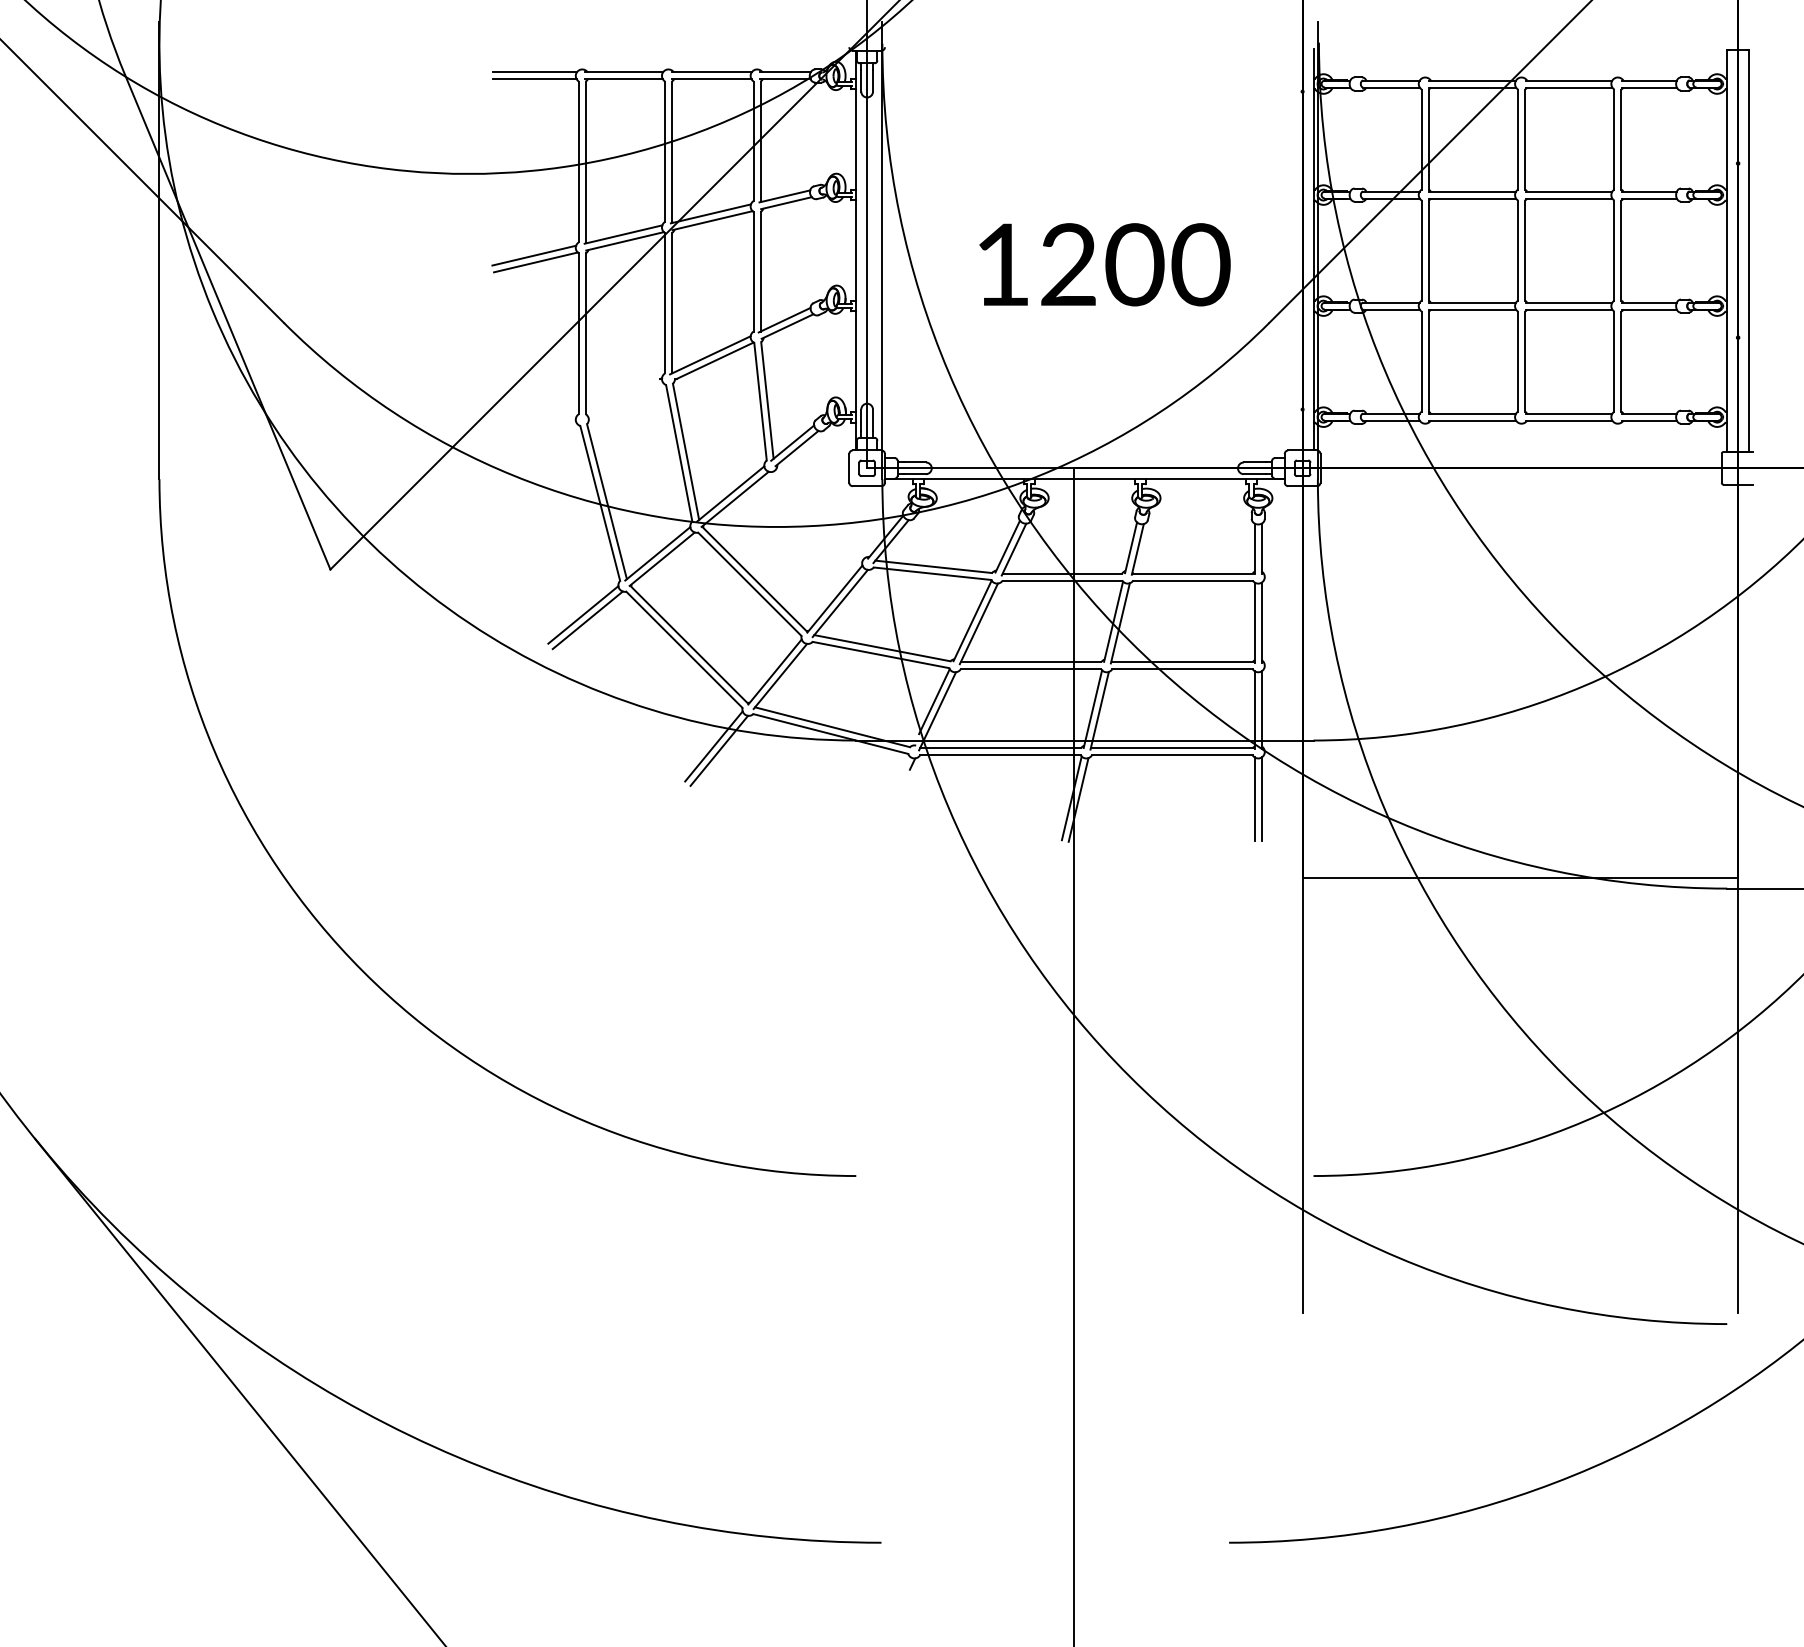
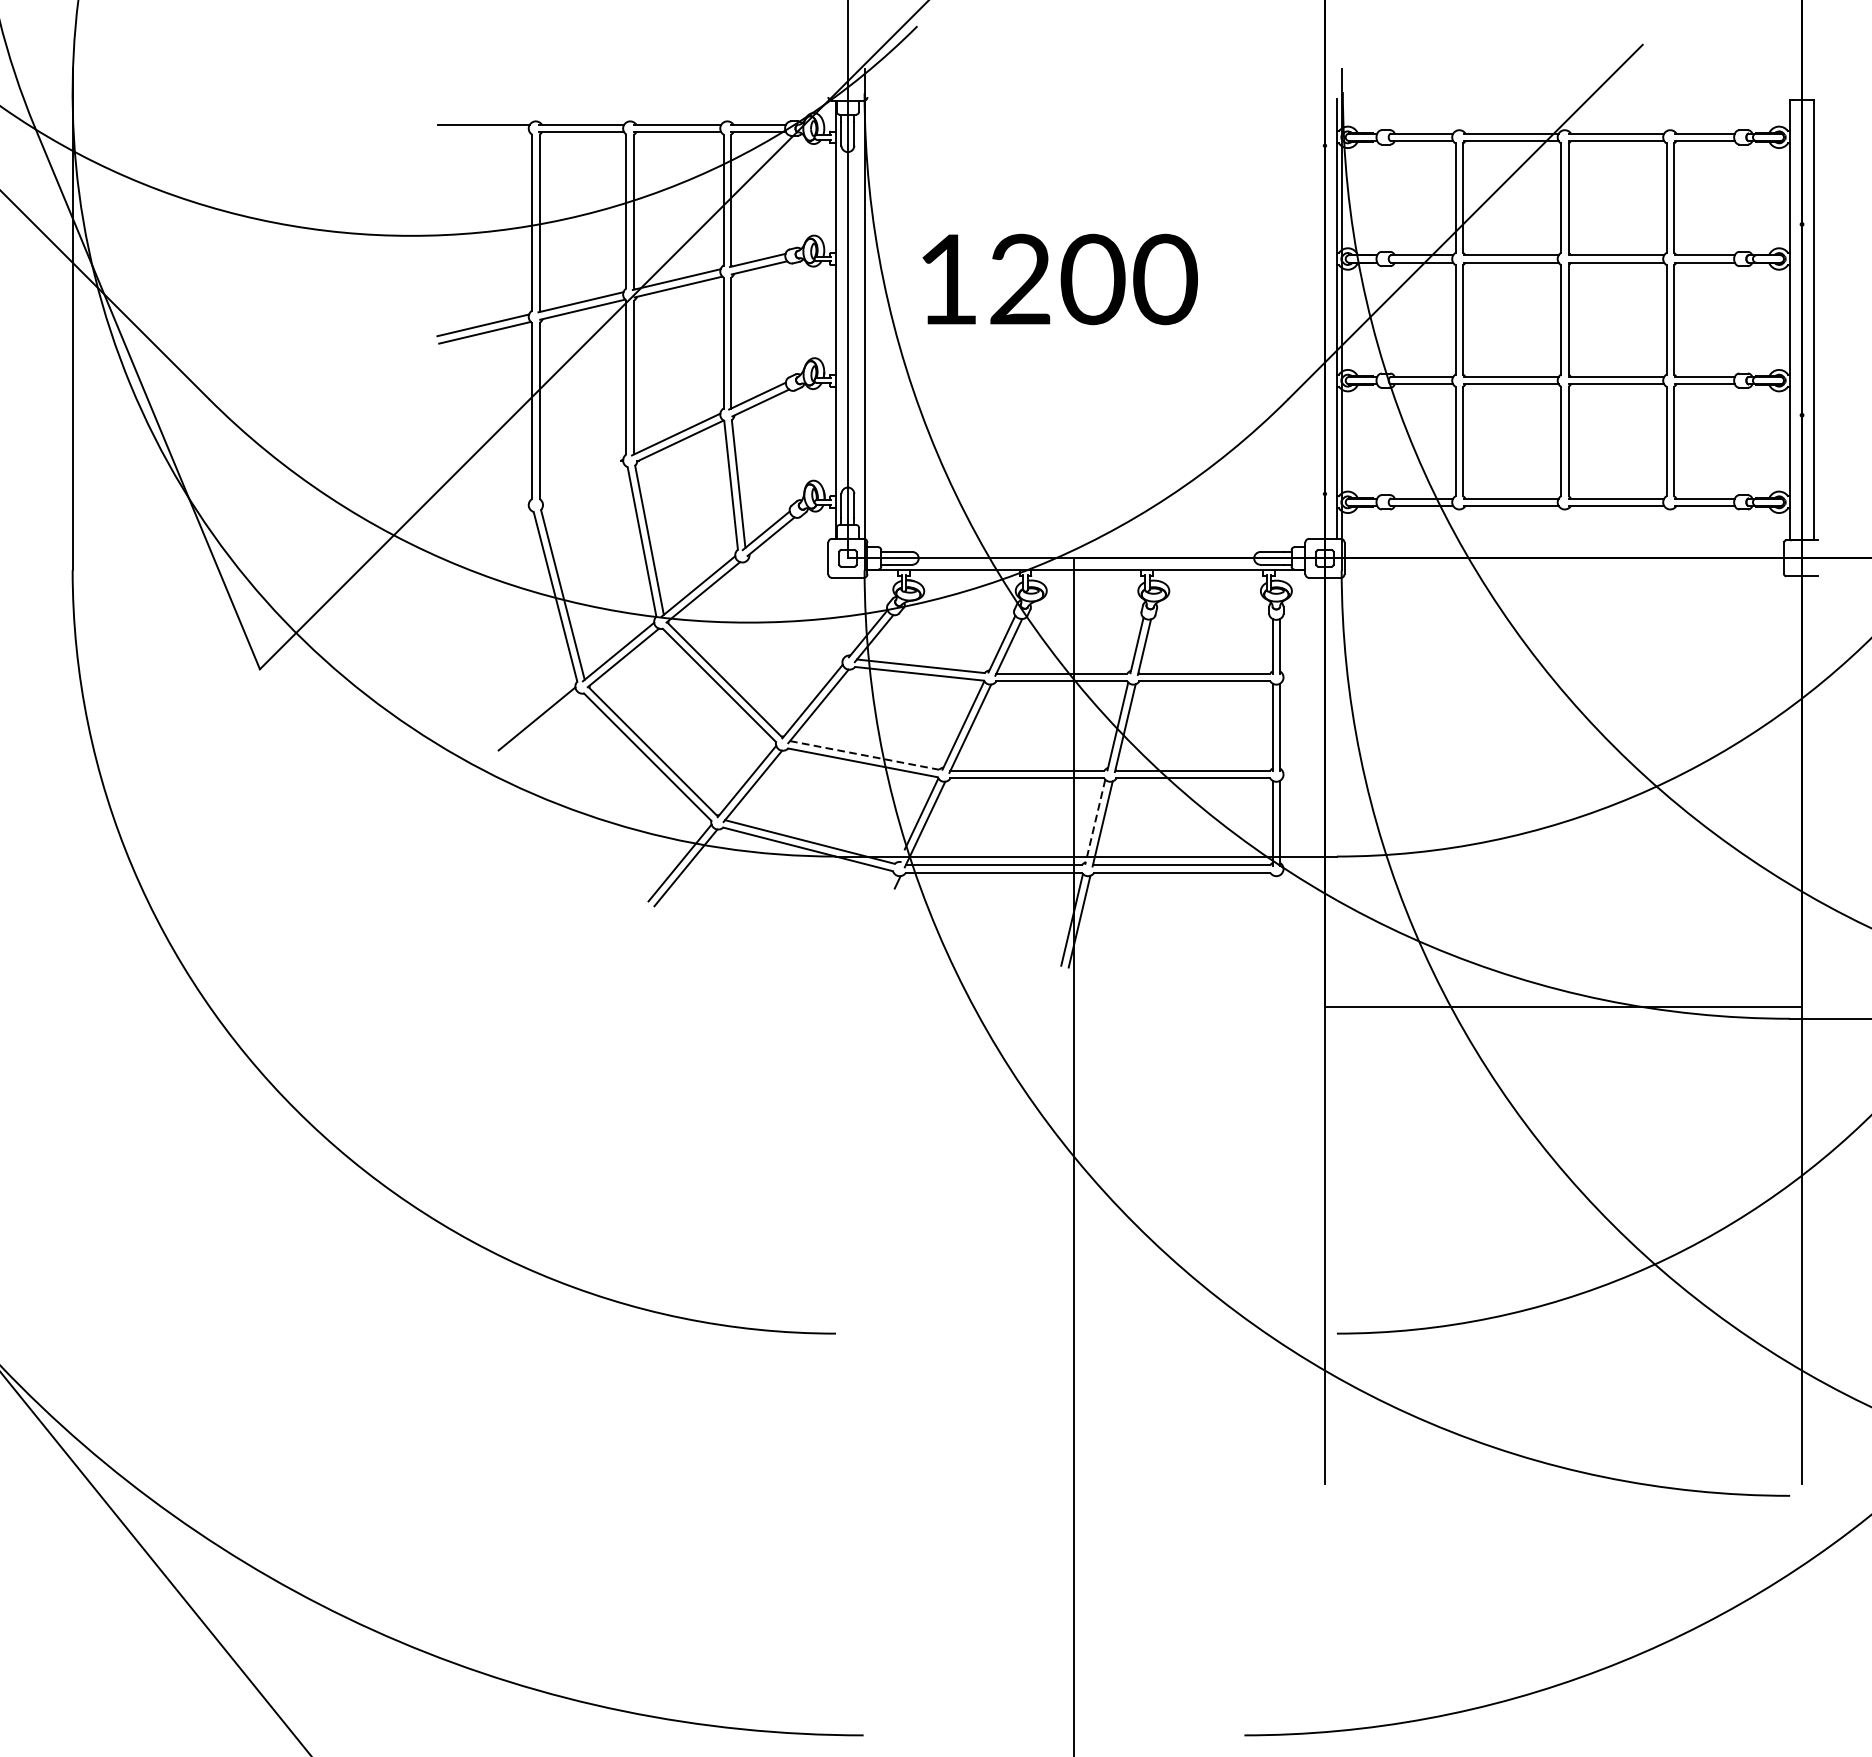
line: (534, 79) -> (483, 132), removed
text: (1104, 264) -> (1059, 279), moved
line: (587, 620) -> (541, 725), removed
line: (882, 648) -> (864, 755), solid -> dashed
line: (1092, 709) -> (1094, 822), solid -> dashed
line: (1254, 799) -> (1272, 921), removed
line: (1261, 799) -> (1279, 921), removed

